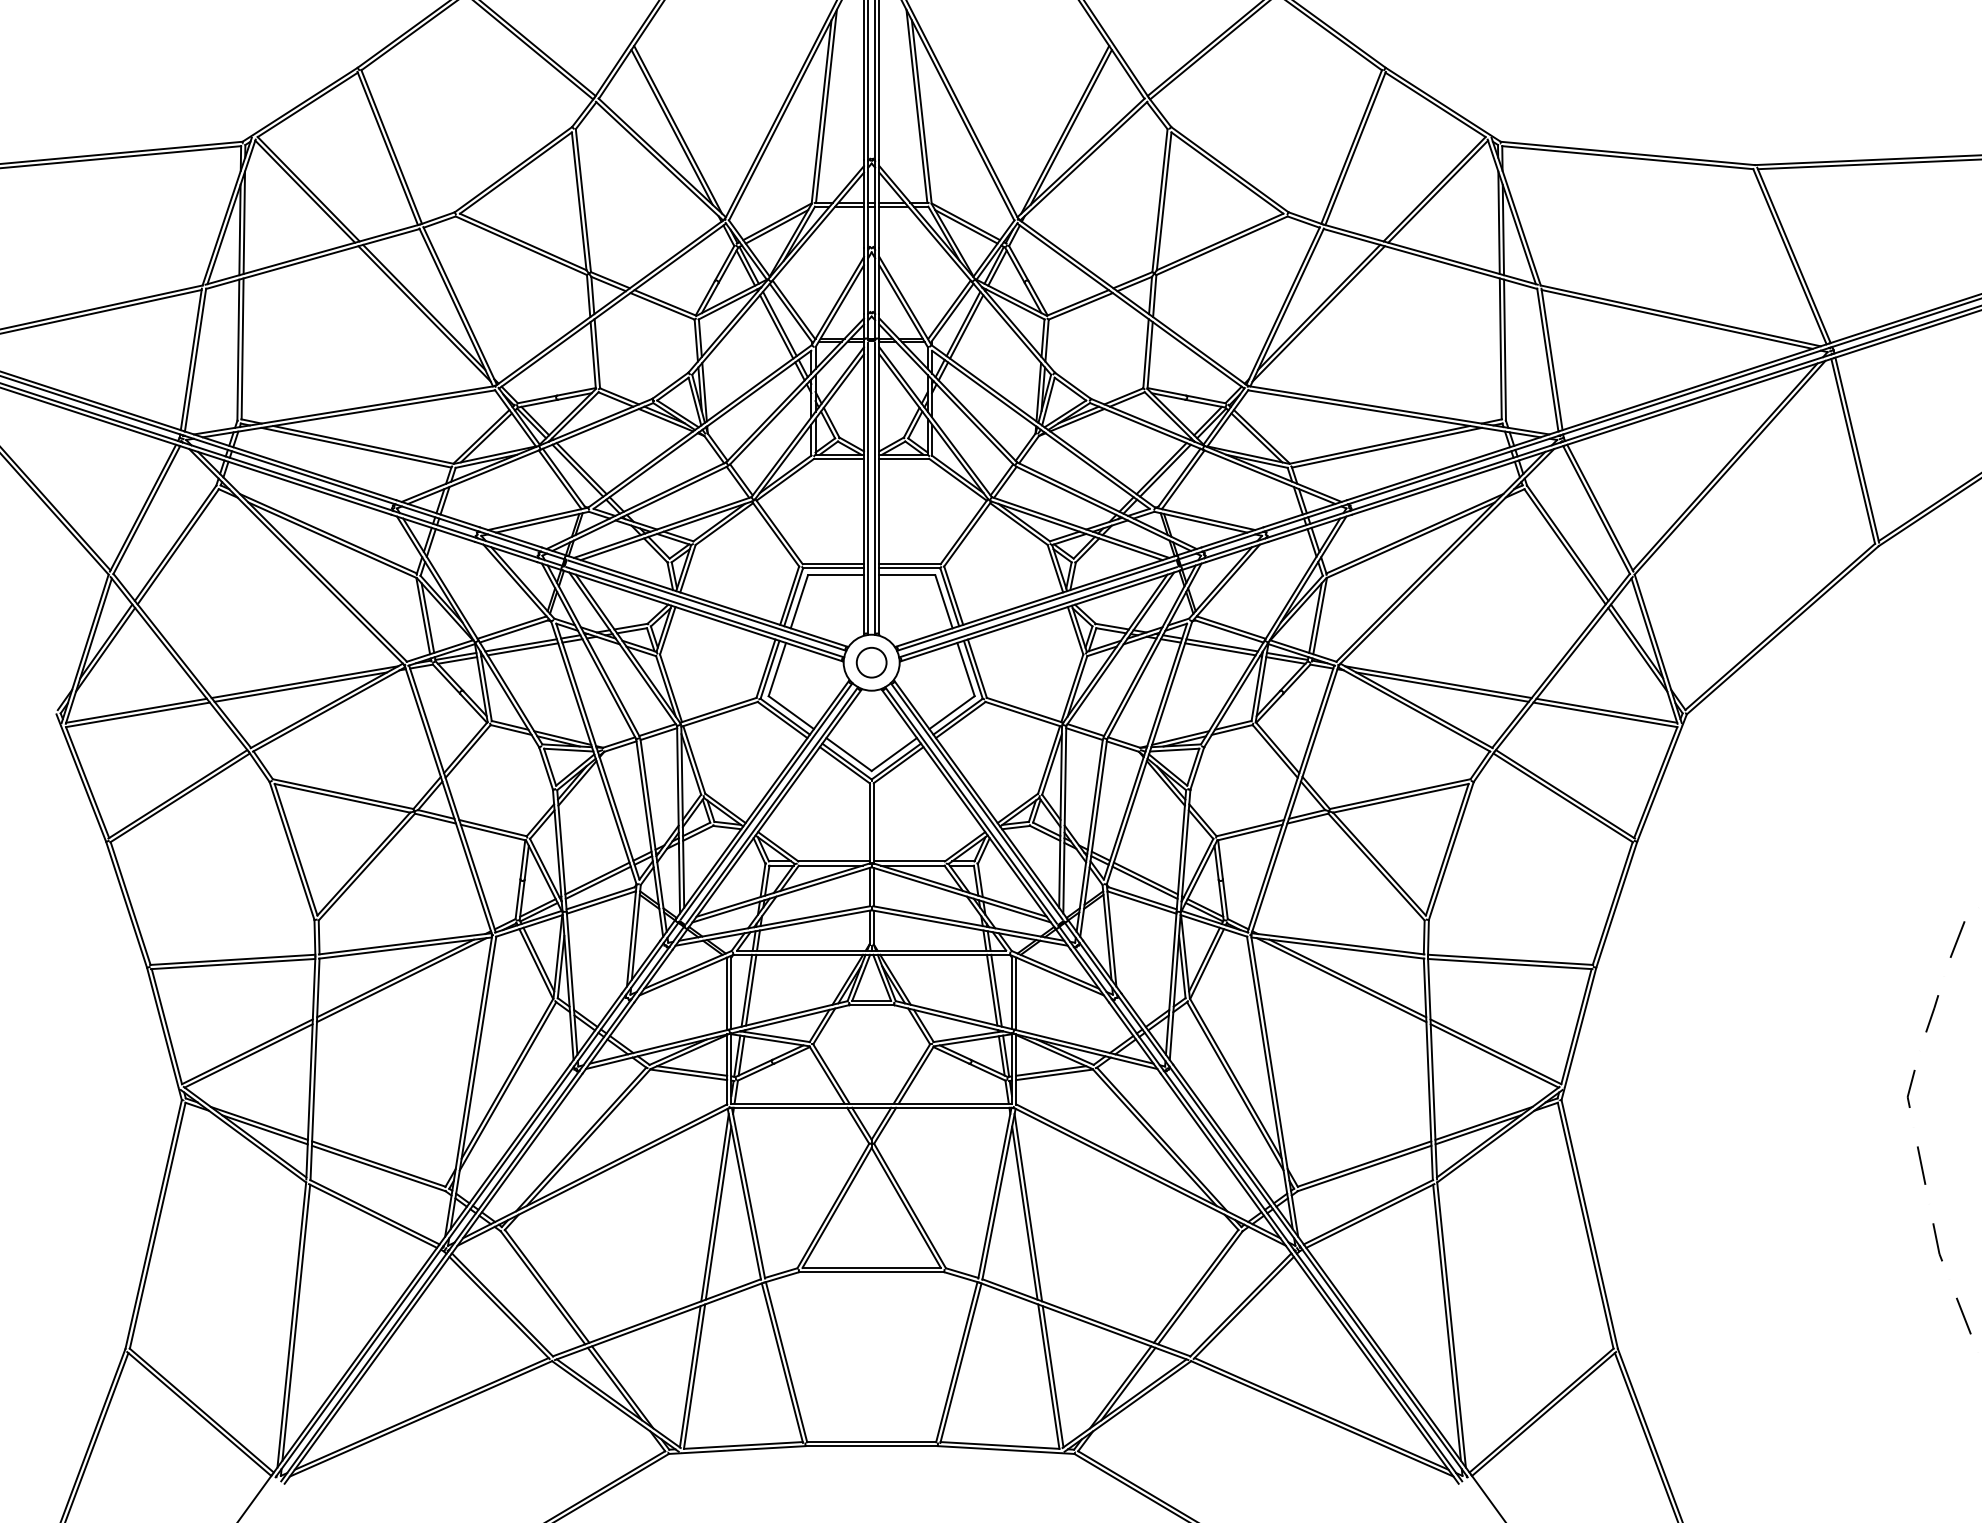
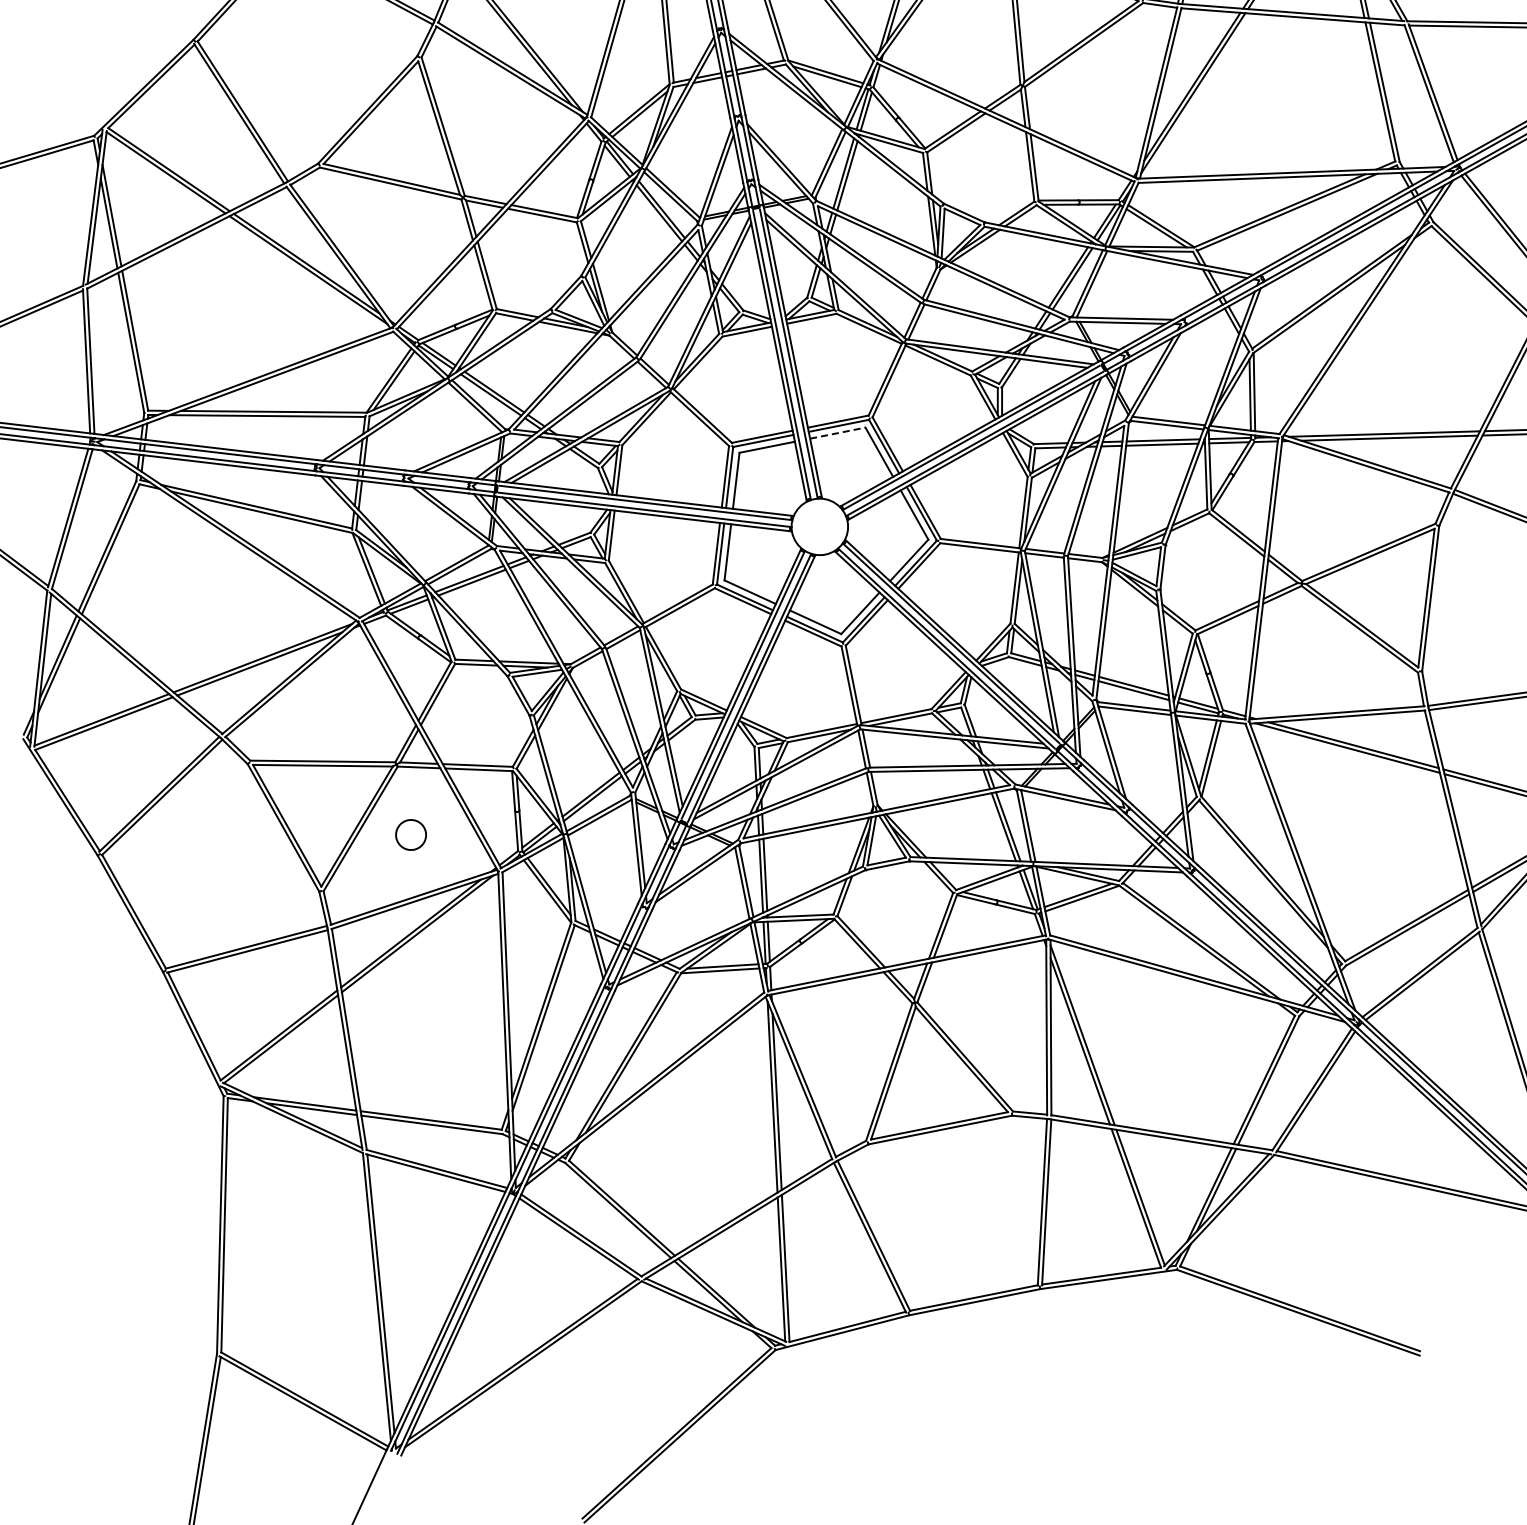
line: (907, 575) -> (838, 433), solid -> dashed
circle: (871, 662) -> (410, 834), moved

